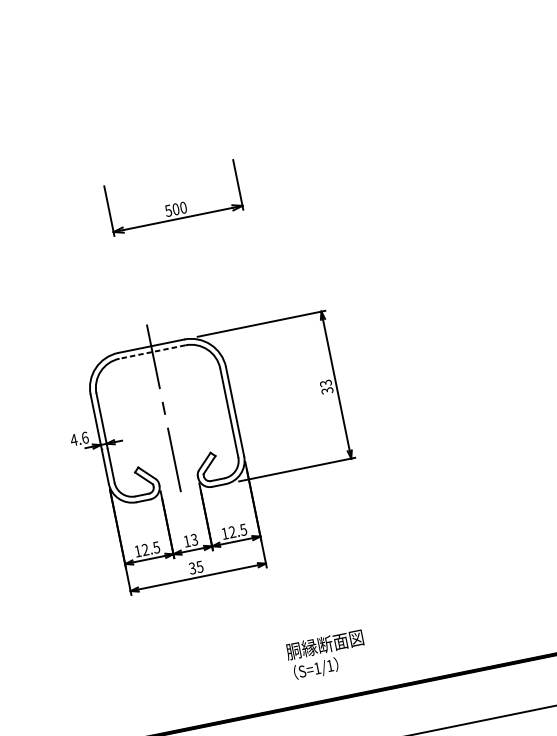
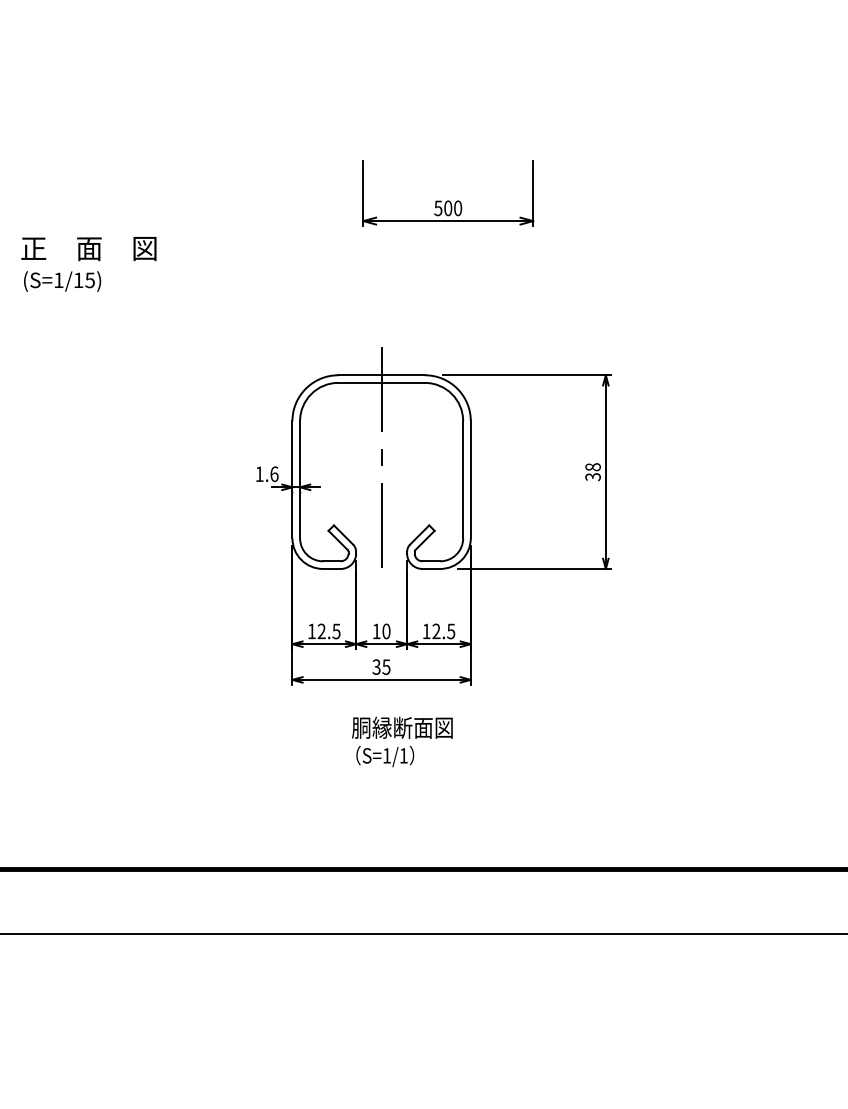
line: (152, 351) -> (381, 382), dashed -> solid
text: (325, 383) -> (592, 467), 33 -> 38
text: (73, 439) -> (259, 473), 4.6 -> 1.6
text: (194, 539) -> (386, 631), 13 -> 10
text: (327, 655) -> (402, 741), moved

